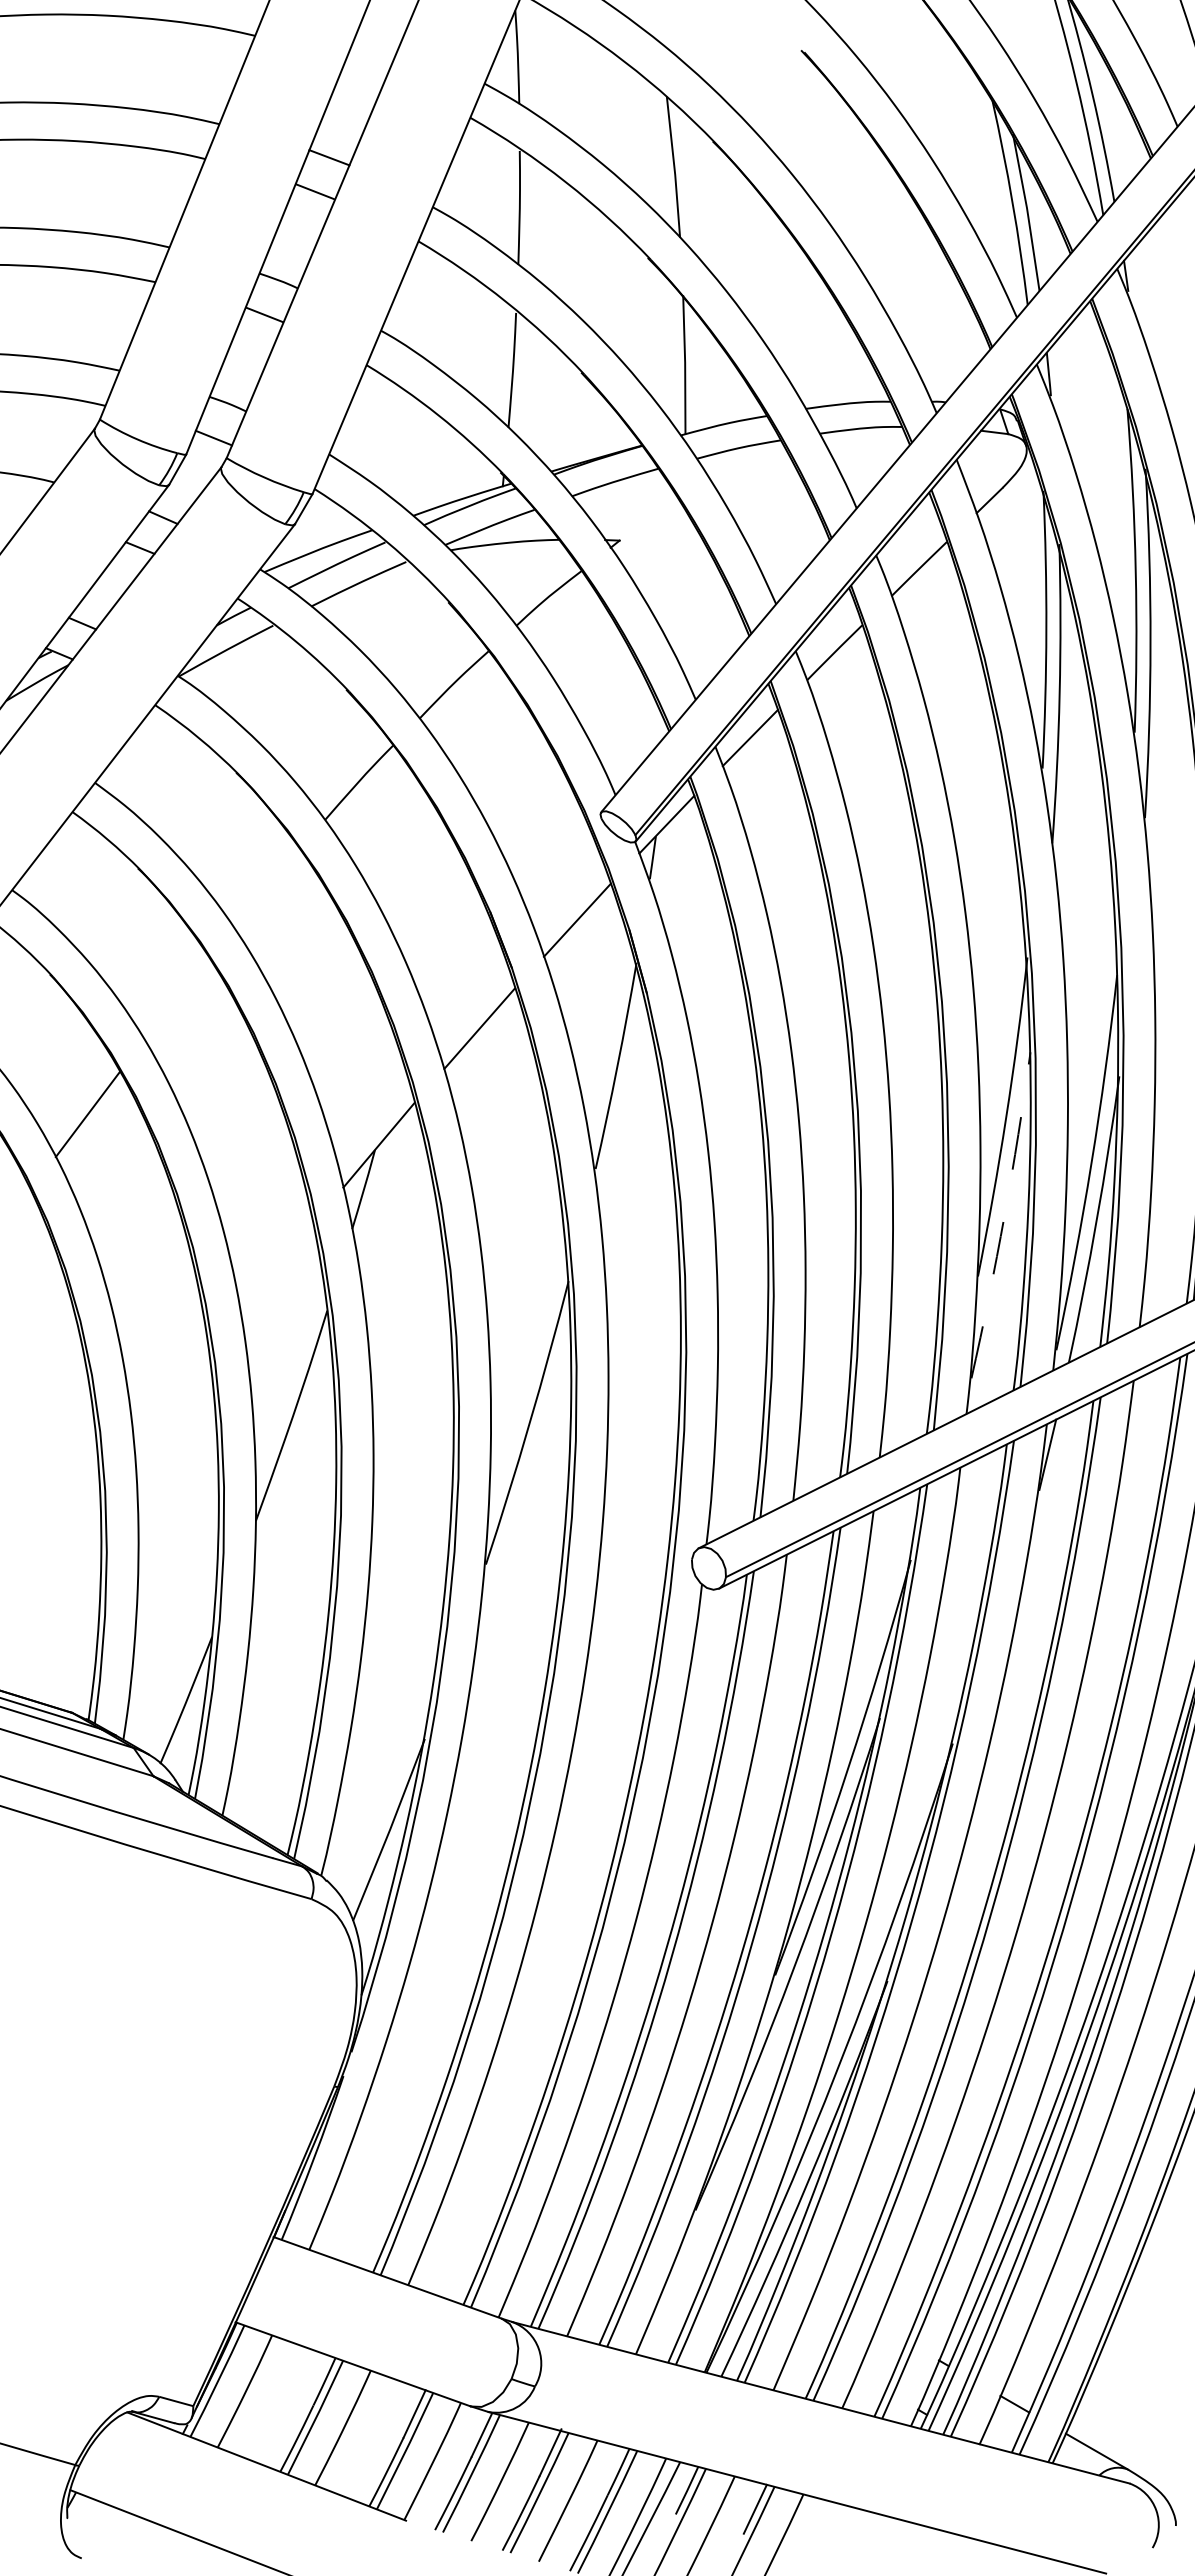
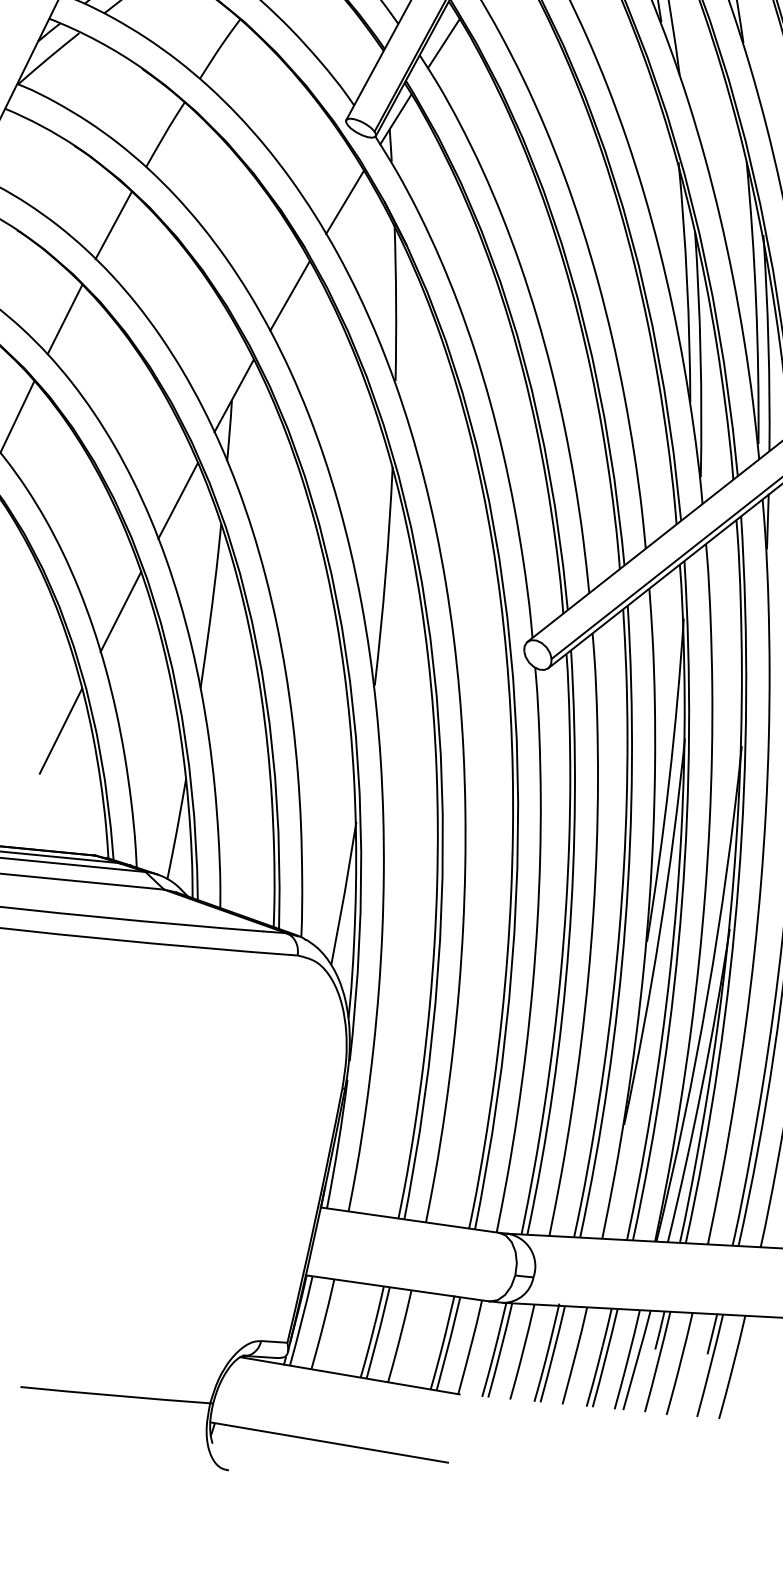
line: (266, 887) -> (113, 225), added
line: (176, 998) -> (64, 319), added
arc: (1004, 1215) -> (700, 353), dashed -> solid
line: (276, 1267) -> (177, 500), added
line: (171, 1398) -> (120, 611), added
line: (60, 1539) -> (60, 731), added

